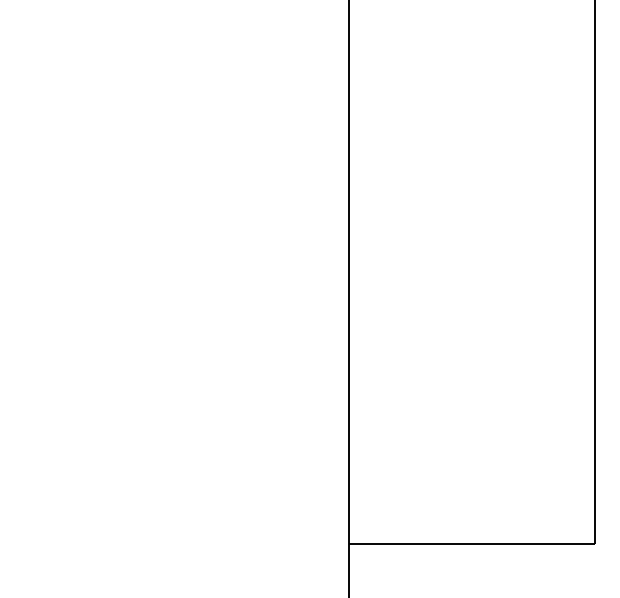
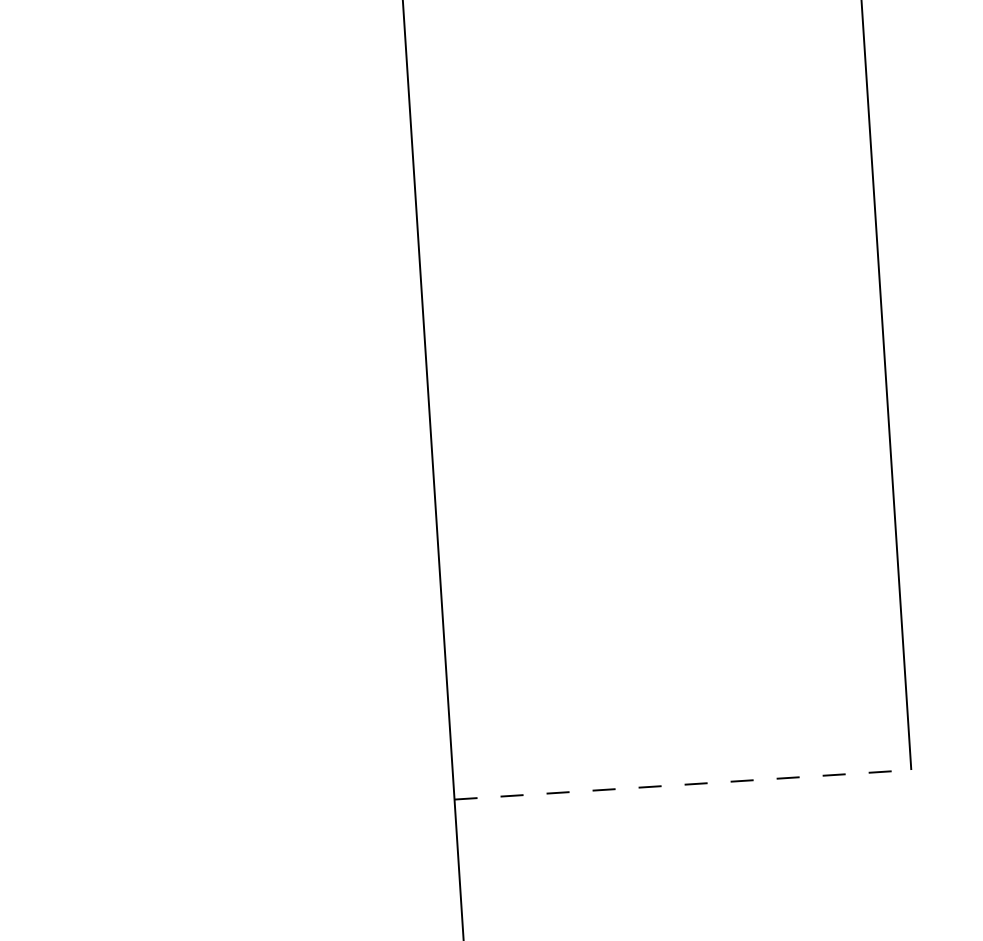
line: (472, 543) -> (683, 784), solid -> dashed

